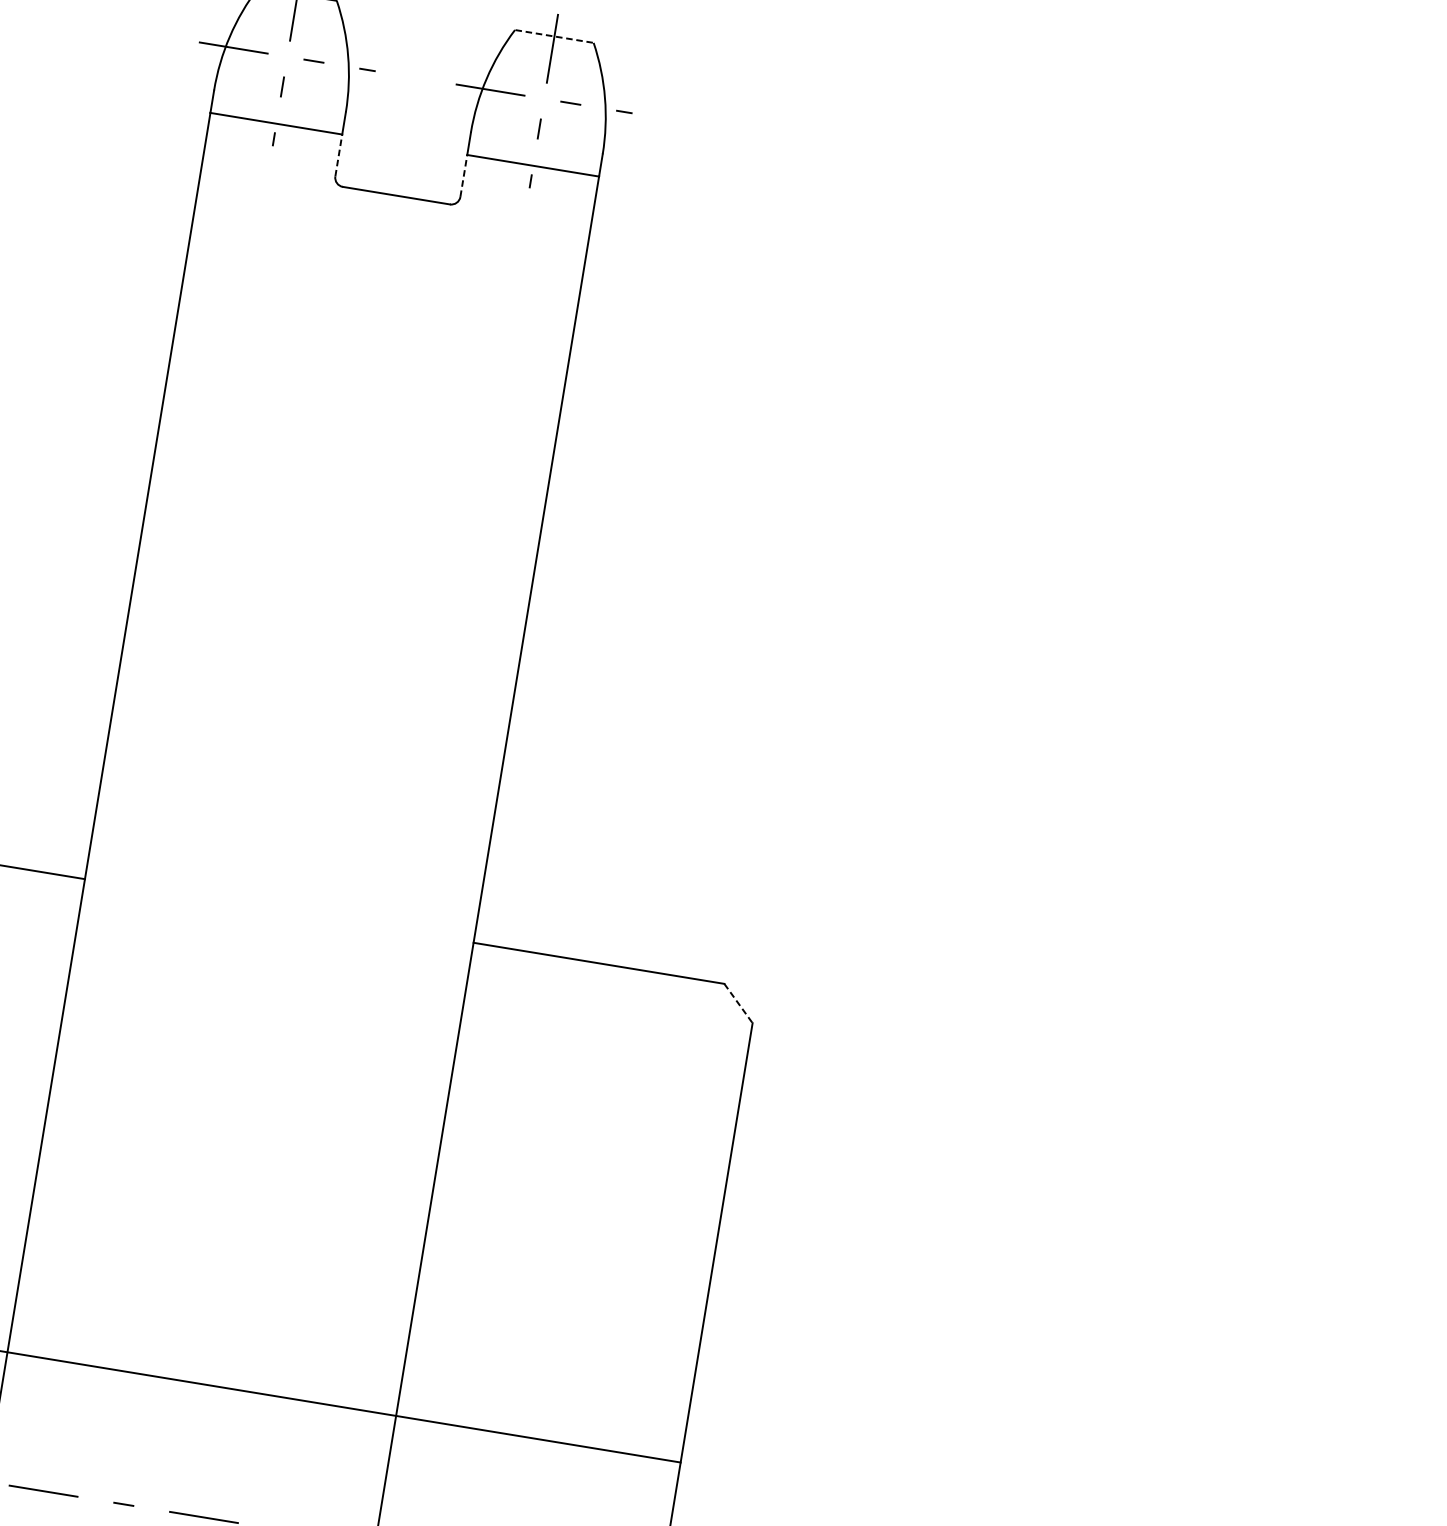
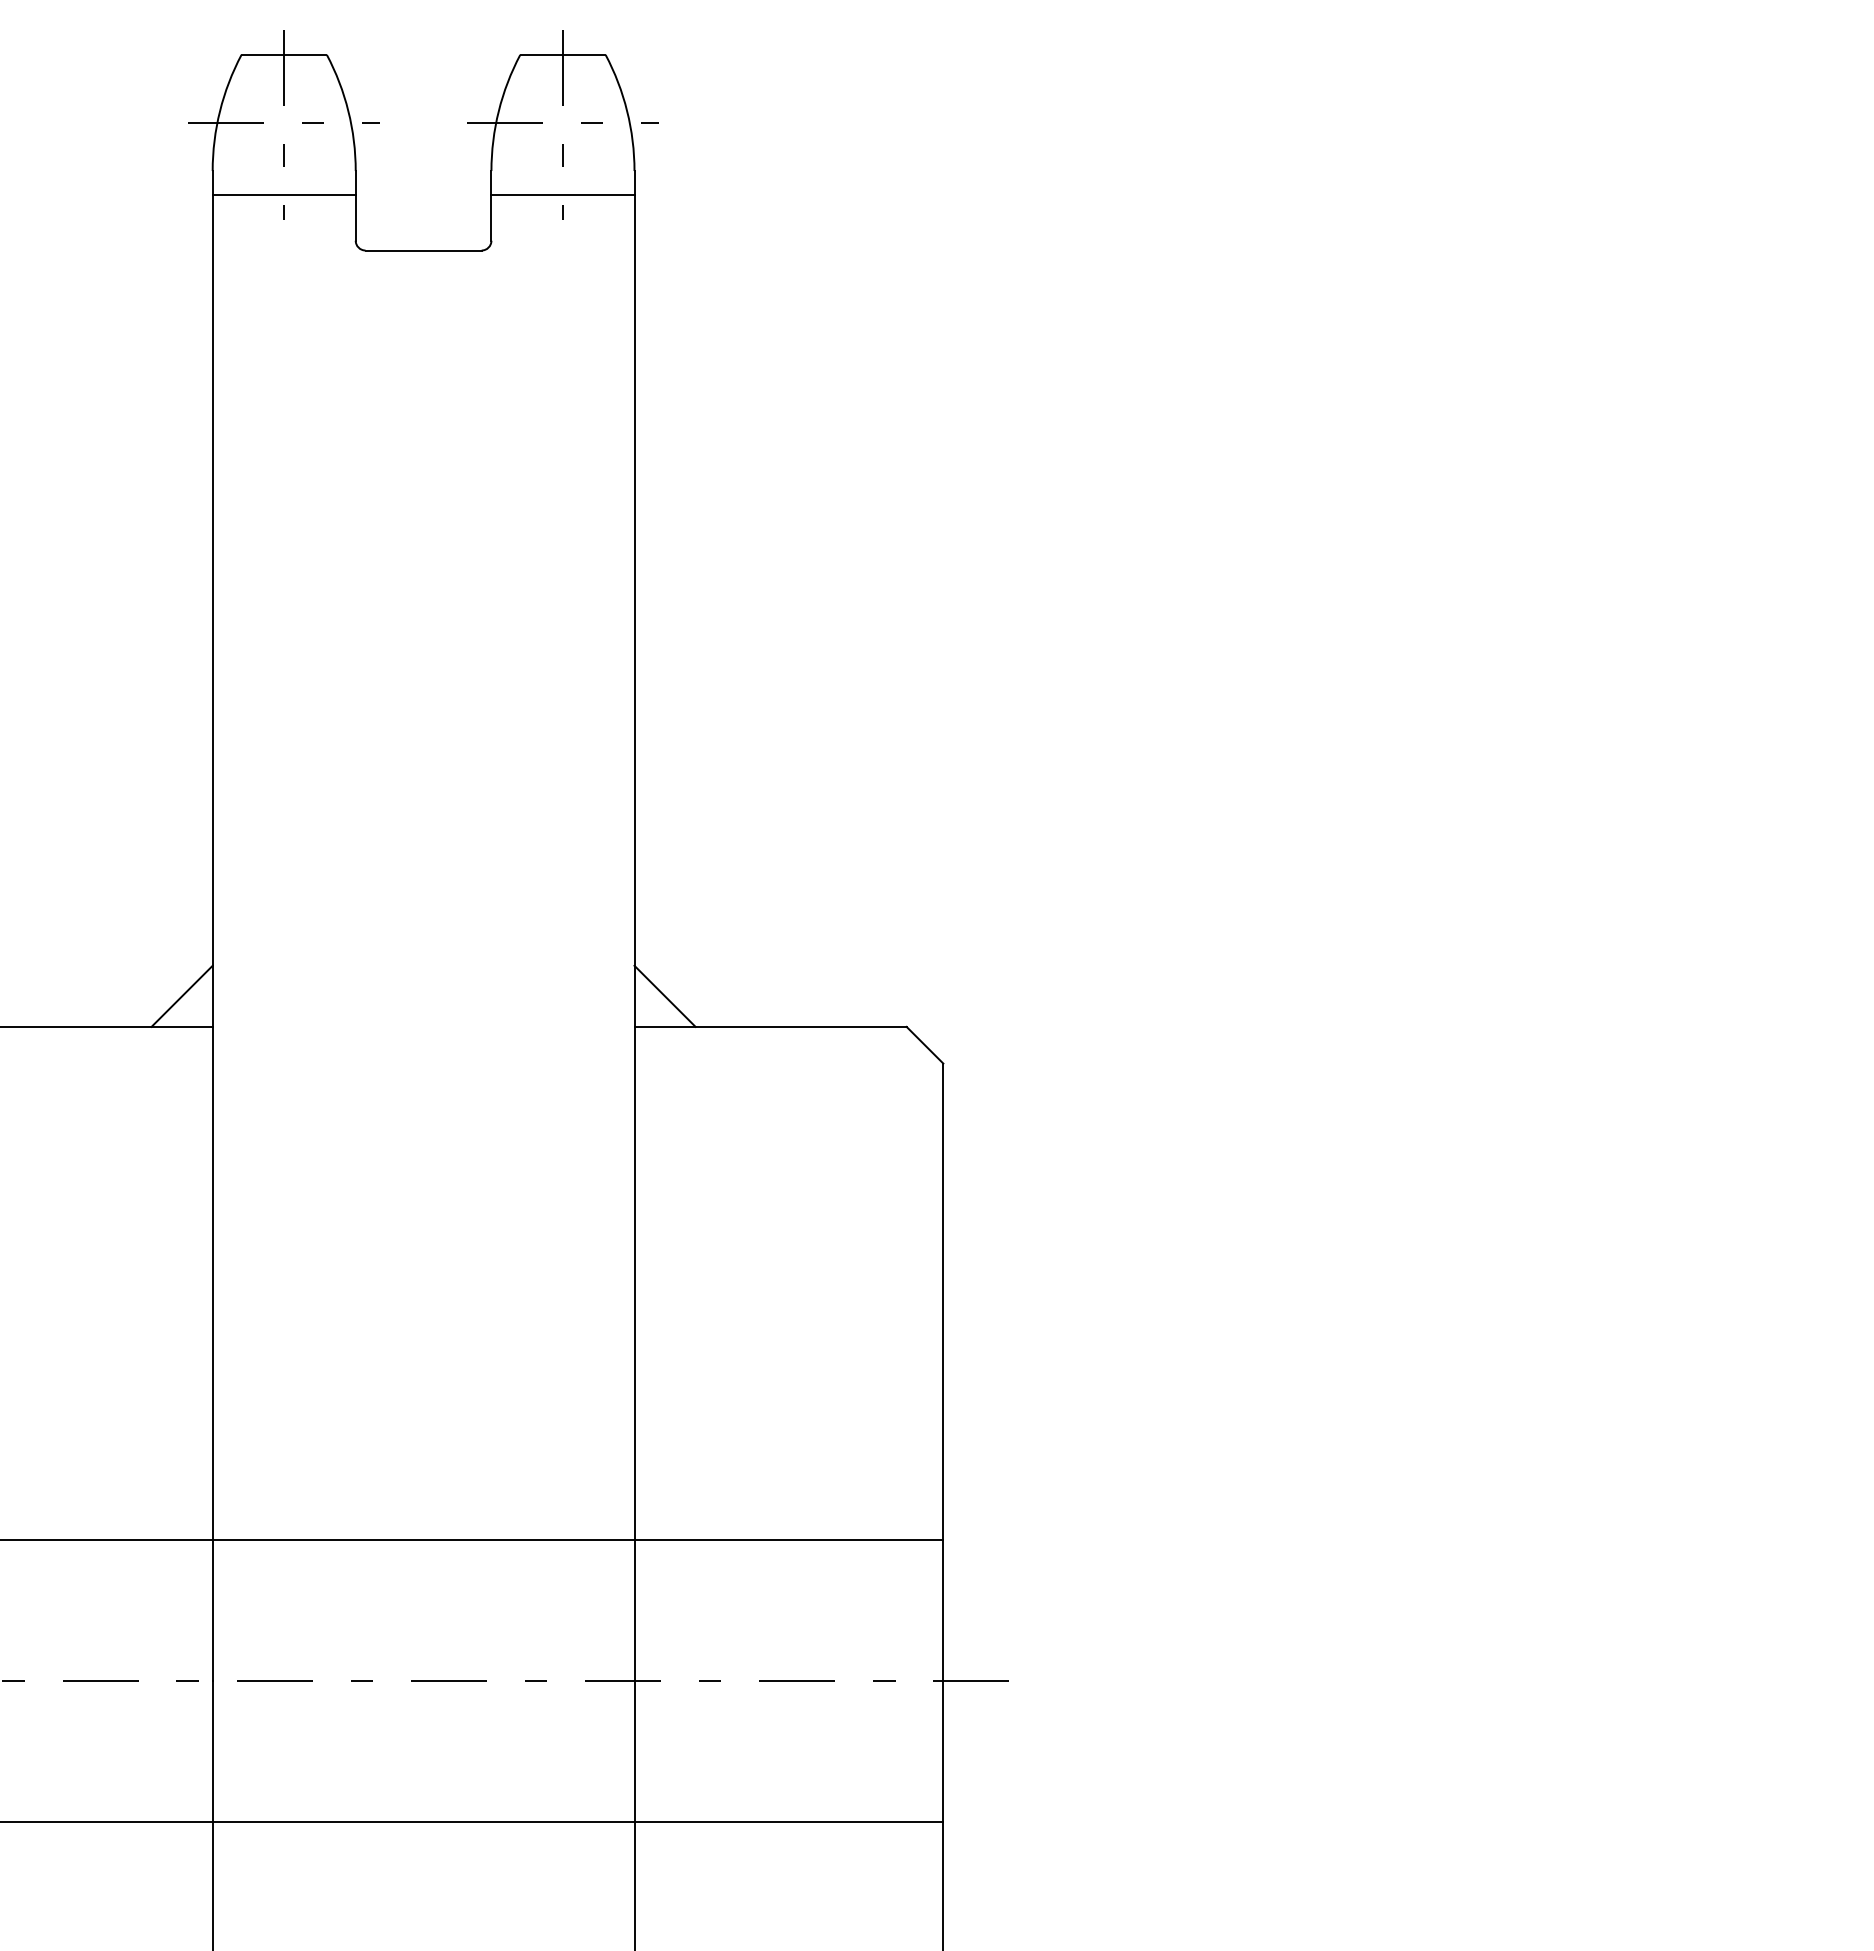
line: (554, 36) -> (563, 54), dashed -> solid
line: (338, 155) -> (355, 218), dashed -> solid
line: (463, 176) -> (491, 218), dashed -> solid
line: (60, 845) -> (181, 995), added
line: (505, 918) -> (664, 995), added
line: (738, 1003) -> (925, 1045), dashed -> solid

